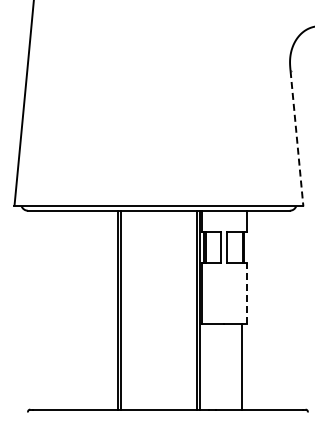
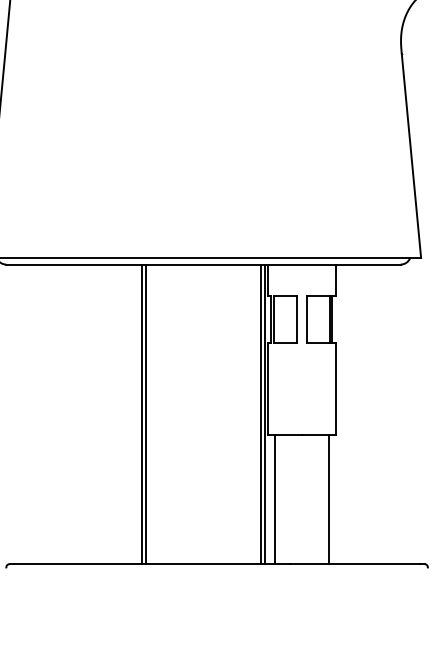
line: (297, 139) -> (412, 157), dashed -> solid
line: (246, 293) -> (335, 389), dashed -> solid
line: (206, 366) -> (275, 499), added

